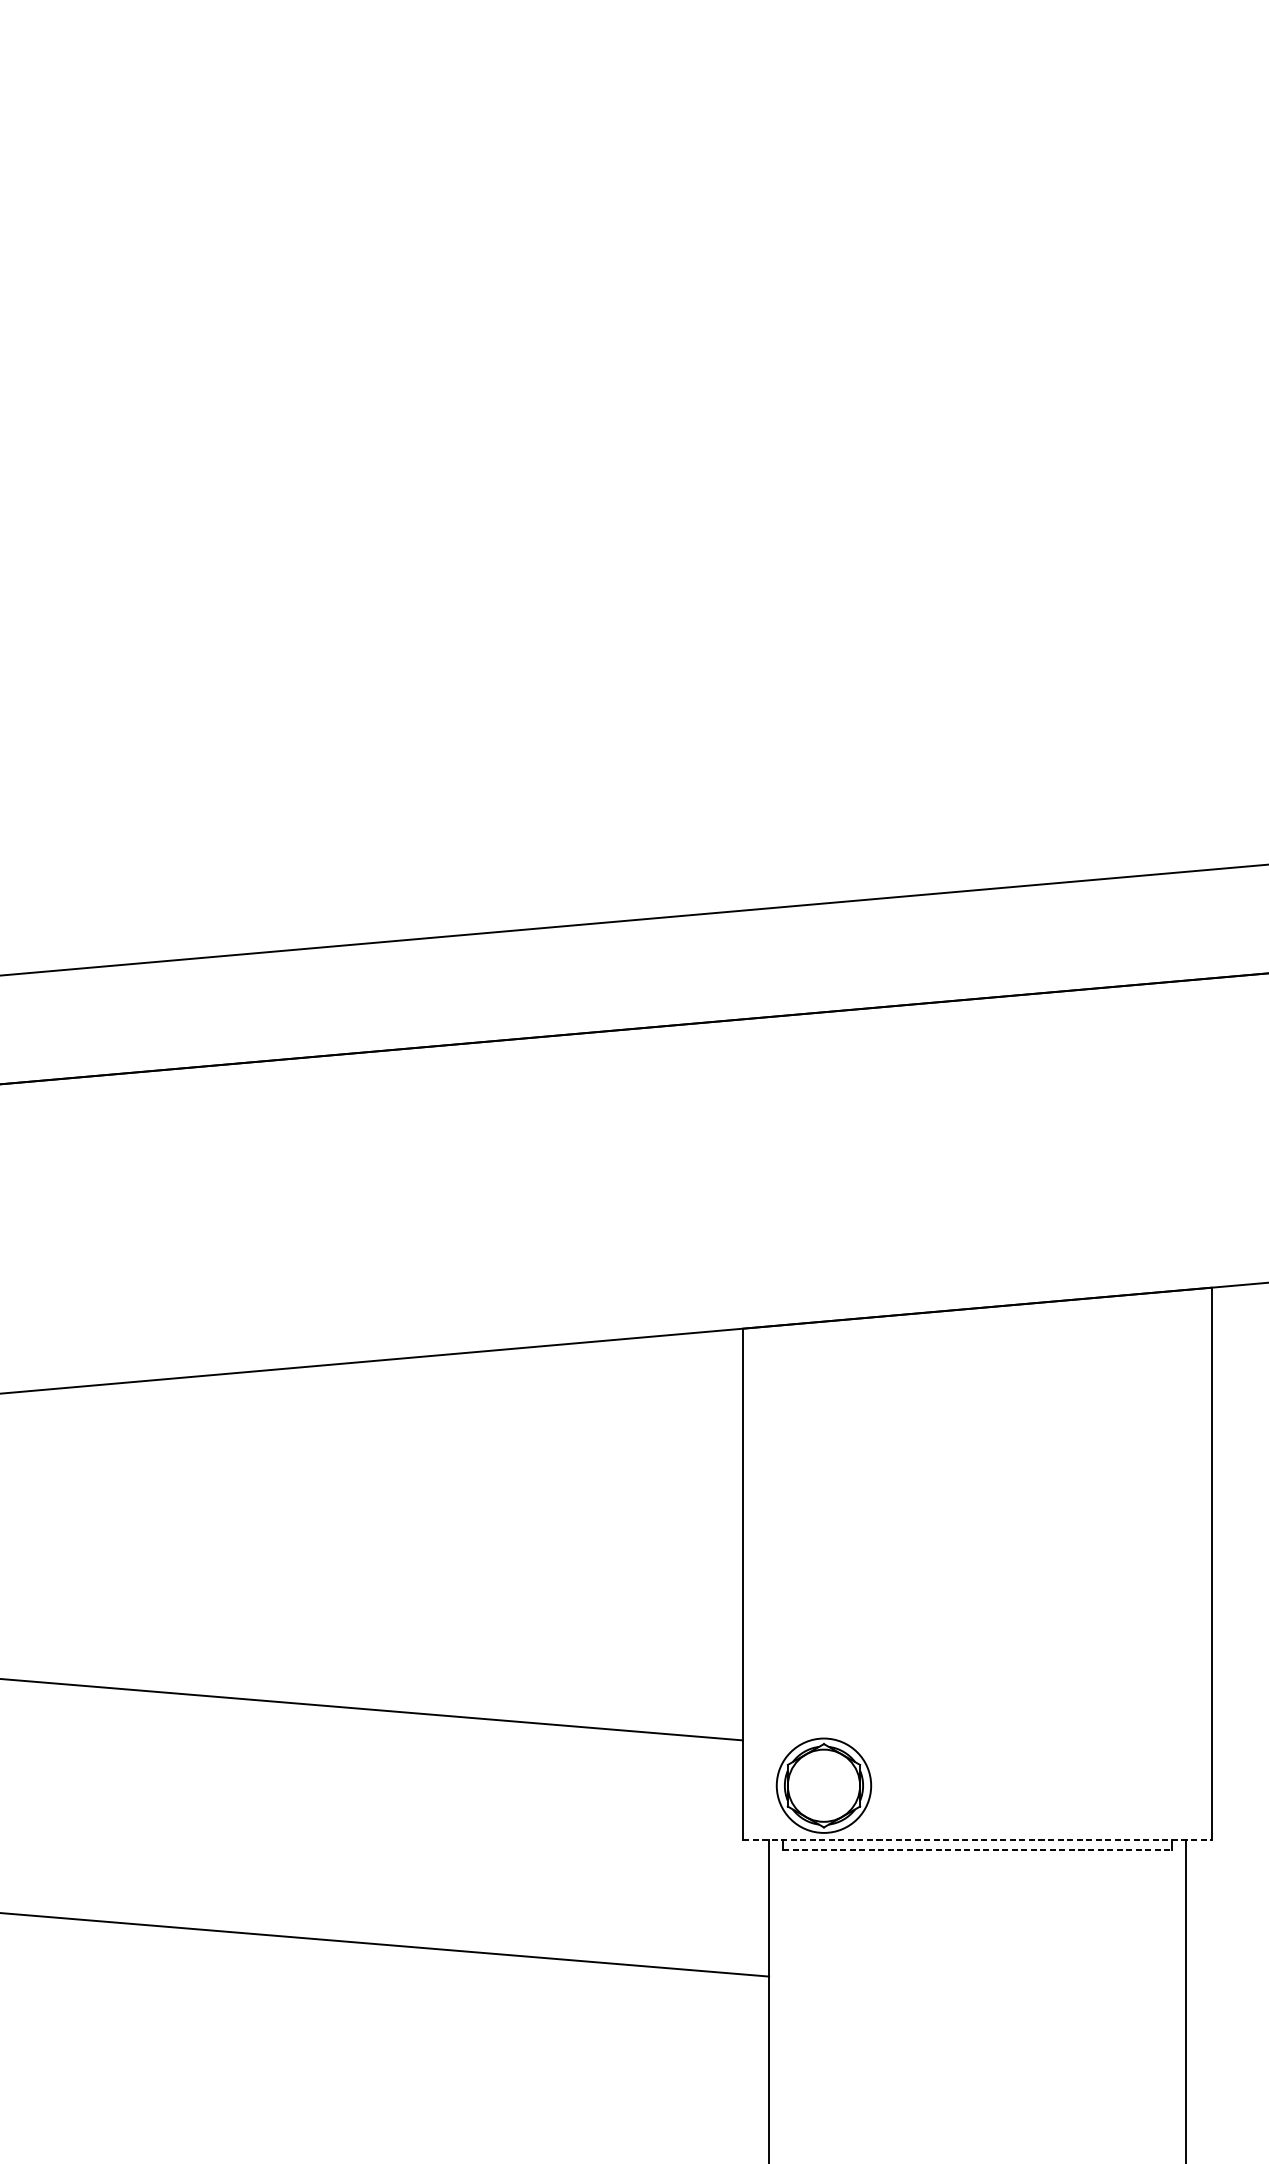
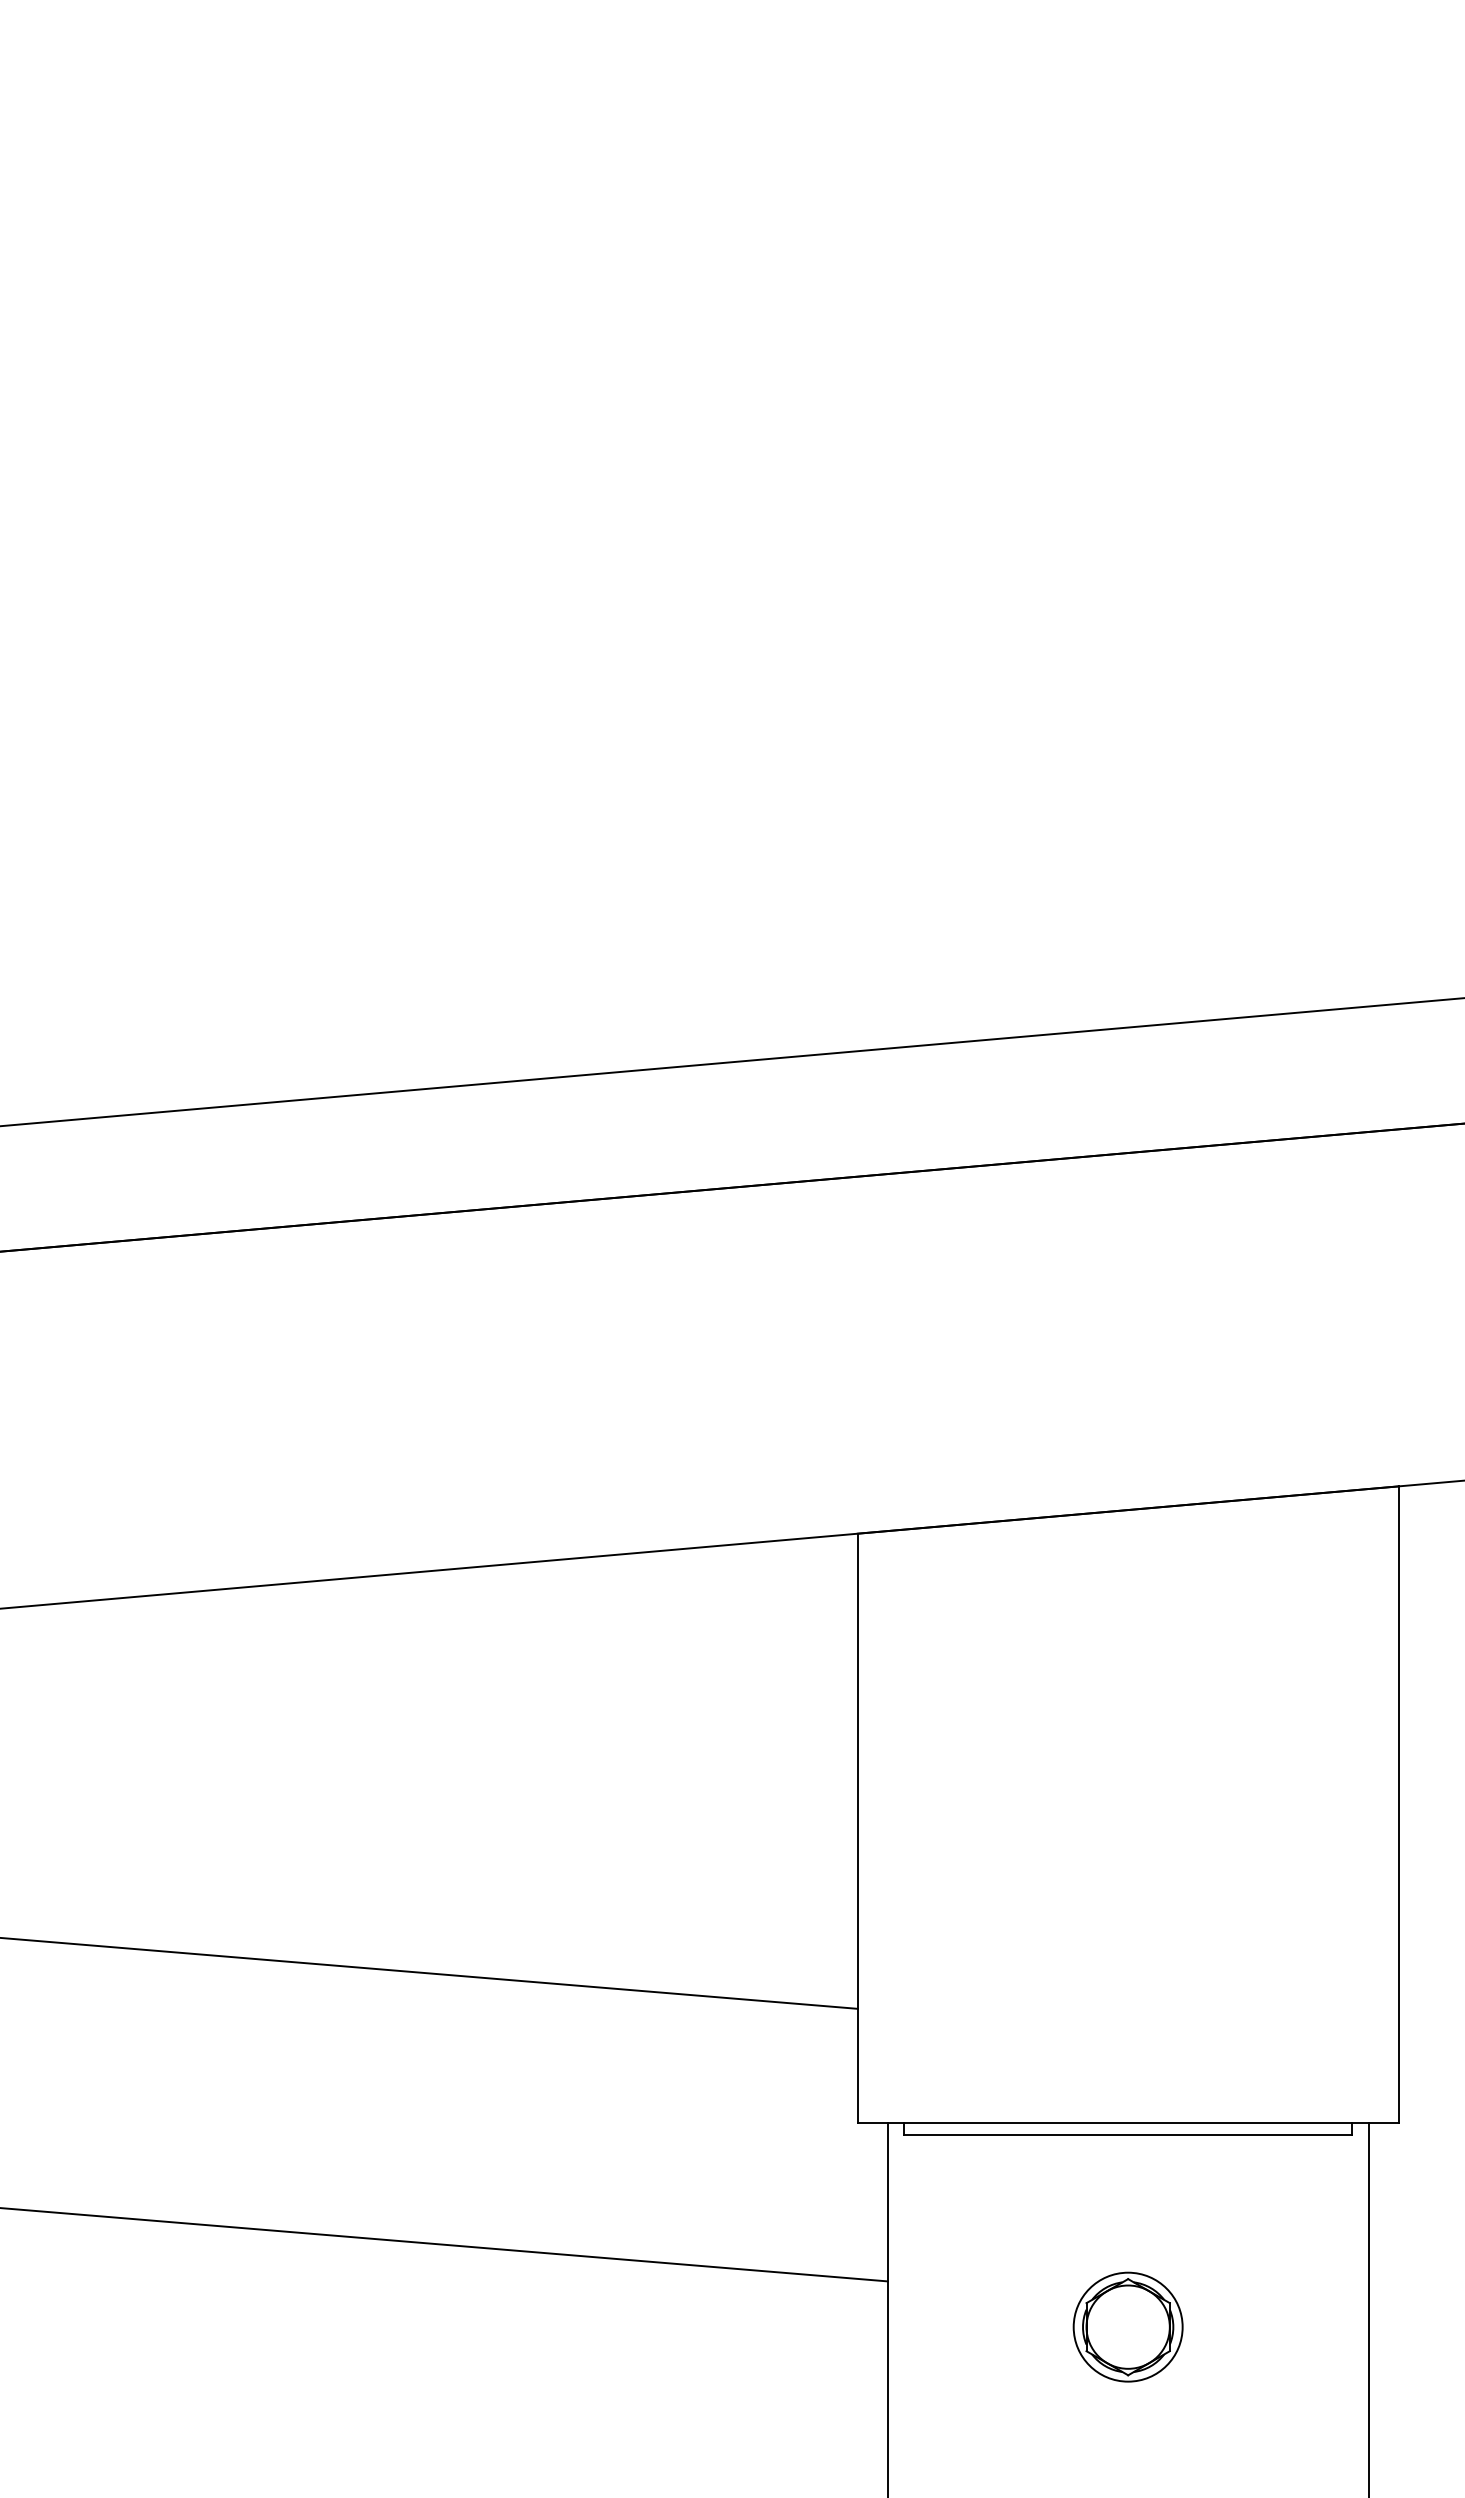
part: (823, 1785) -> (1127, 2326), moved
line: (977, 1839) -> (1128, 2123), dashed -> solid
line: (977, 1849) -> (1128, 2134), dashed -> solid

